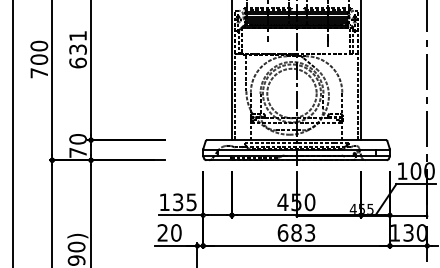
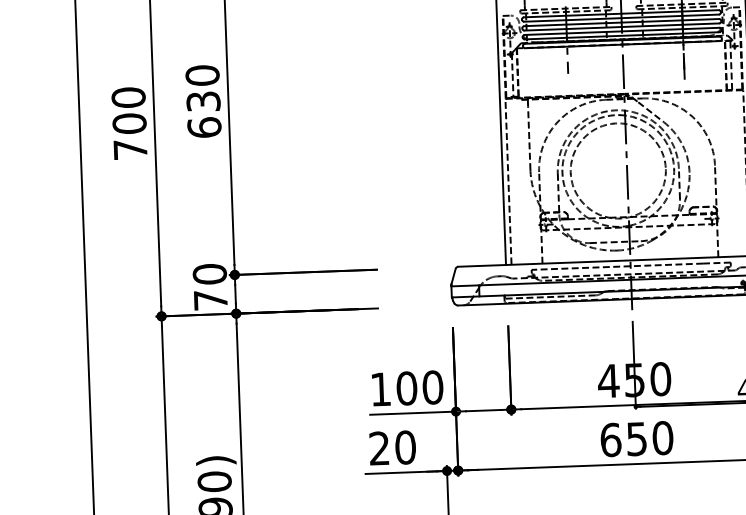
text: (77, 35) -> (201, 74), 631 -> 630
text: (184, 202) -> (419, 388), 135 -> 100
text: (303, 232) -> (650, 437), 683 -> 650

